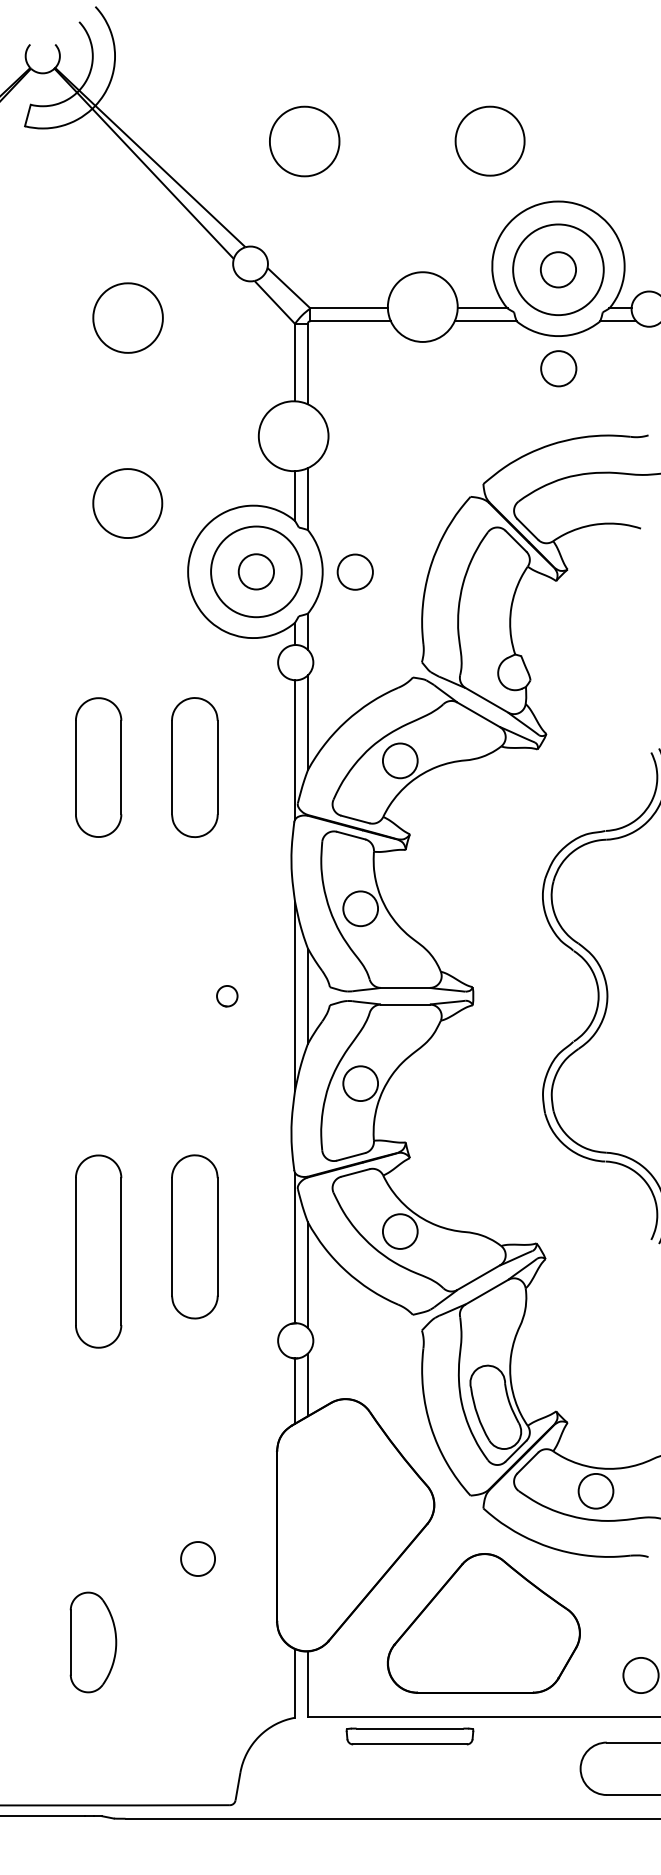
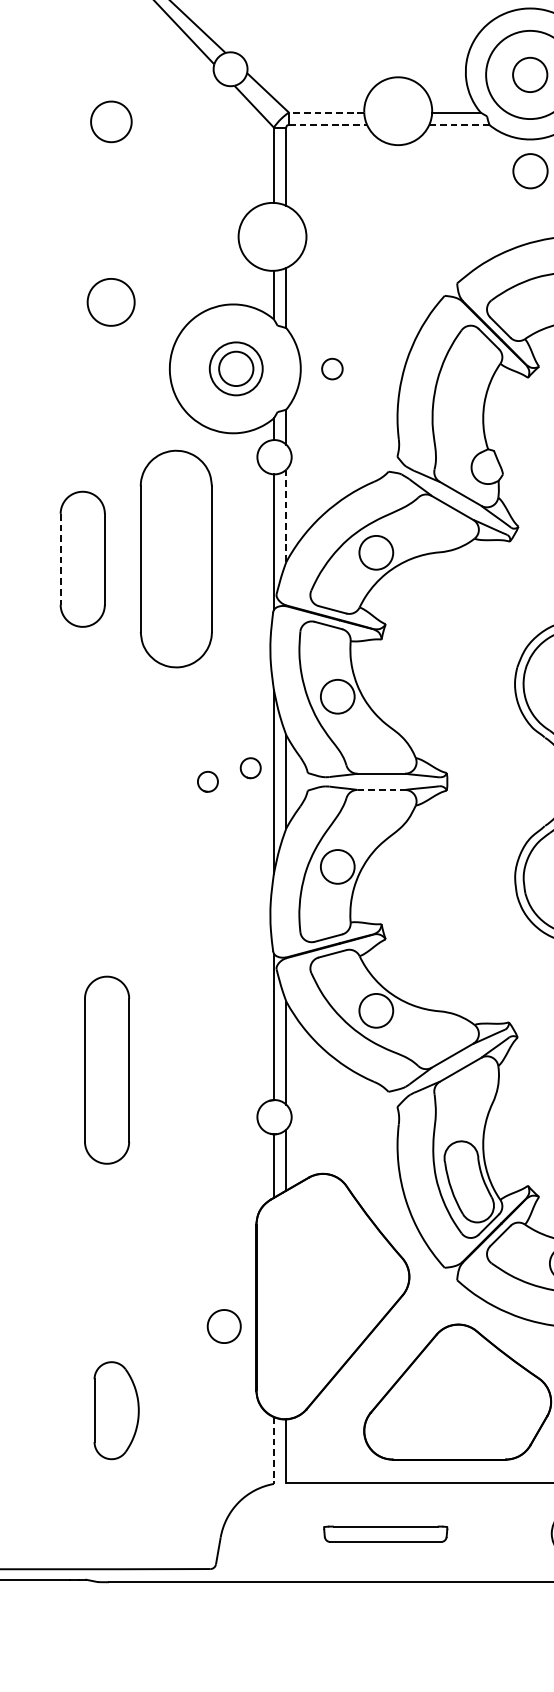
line: (349, 308) -> (326, 112), solid -> dashed
part: (127, 317) -> (110, 121), size x0.6
line: (351, 321) -> (328, 125), solid -> dashed
line: (485, 321) -> (459, 125), solid -> dashed
part: (127, 503) -> (110, 302), size x0.7
circle: (256, 571) -> (236, 368), size x0.6
circle: (354, 571) -> (331, 368), size x0.6
line: (307, 722) -> (286, 515), solid -> dashed
line: (75, 767) -> (60, 559), solid -> dashed
part: (194, 767) -> (176, 559), size x1.6
part: (271, 982) -> (250, 768), added
line: (405, 1004) -> (381, 789), solid -> dashed
part: (194, 1236) -> (176, 1015), removed
part: (98, 1251) -> (106, 1070), moved
part: (197, 1558) -> (223, 1326), moved
part: (93, 1642) -> (116, 1410), moved
line: (295, 1684) -> (274, 1451), solid -> dashed
part: (409, 1736) -> (385, 1534), moved

